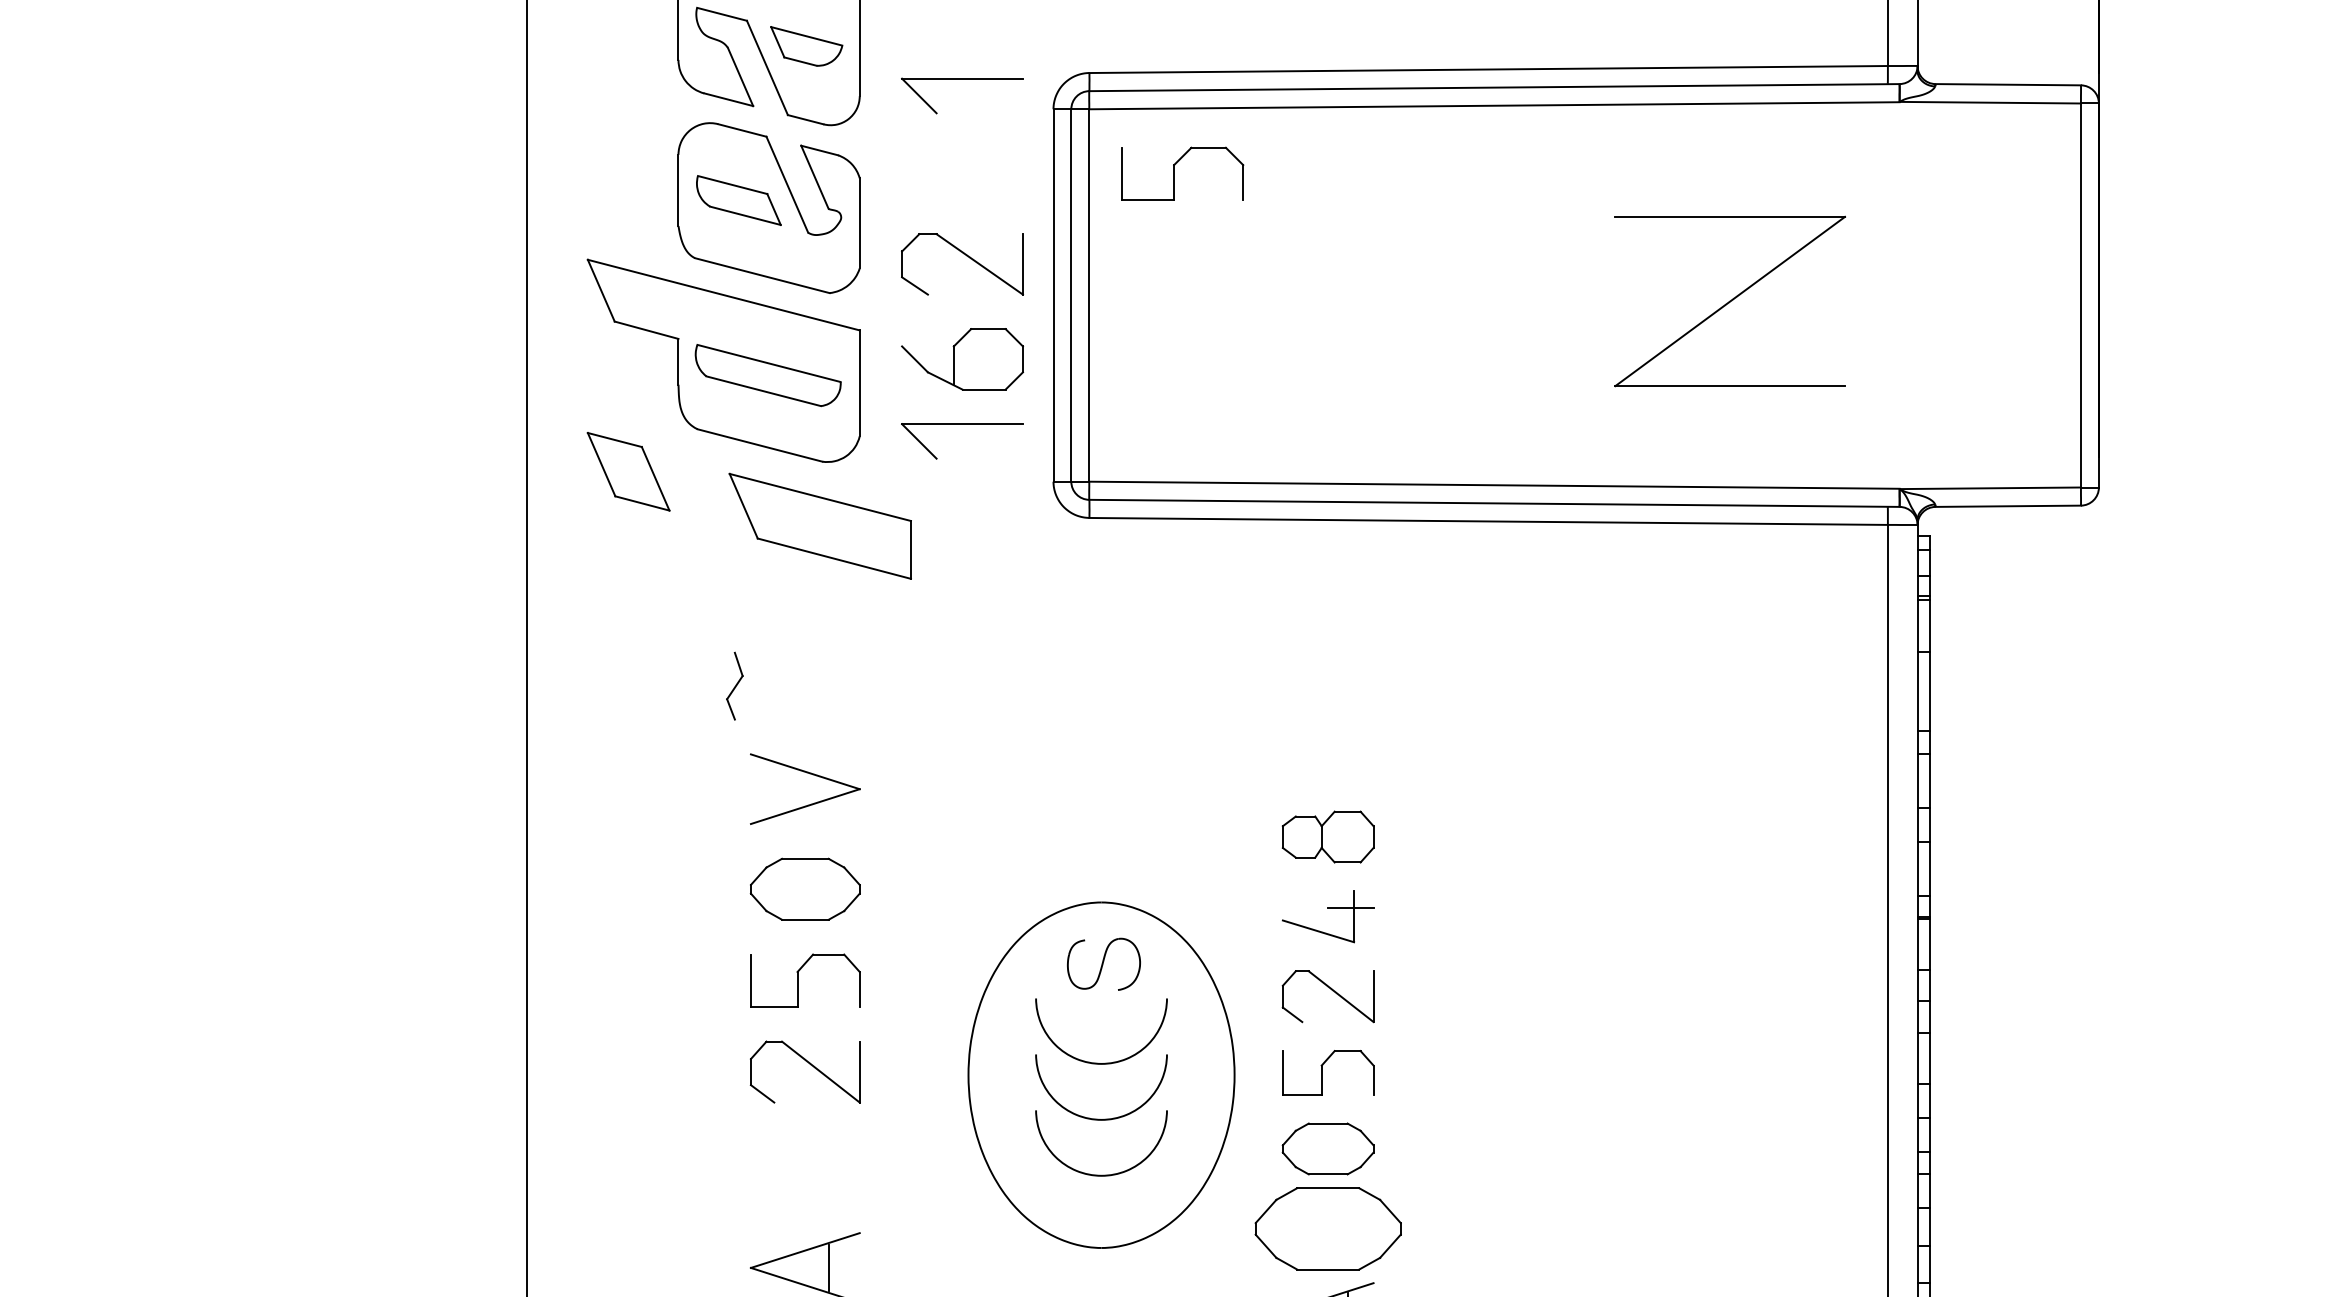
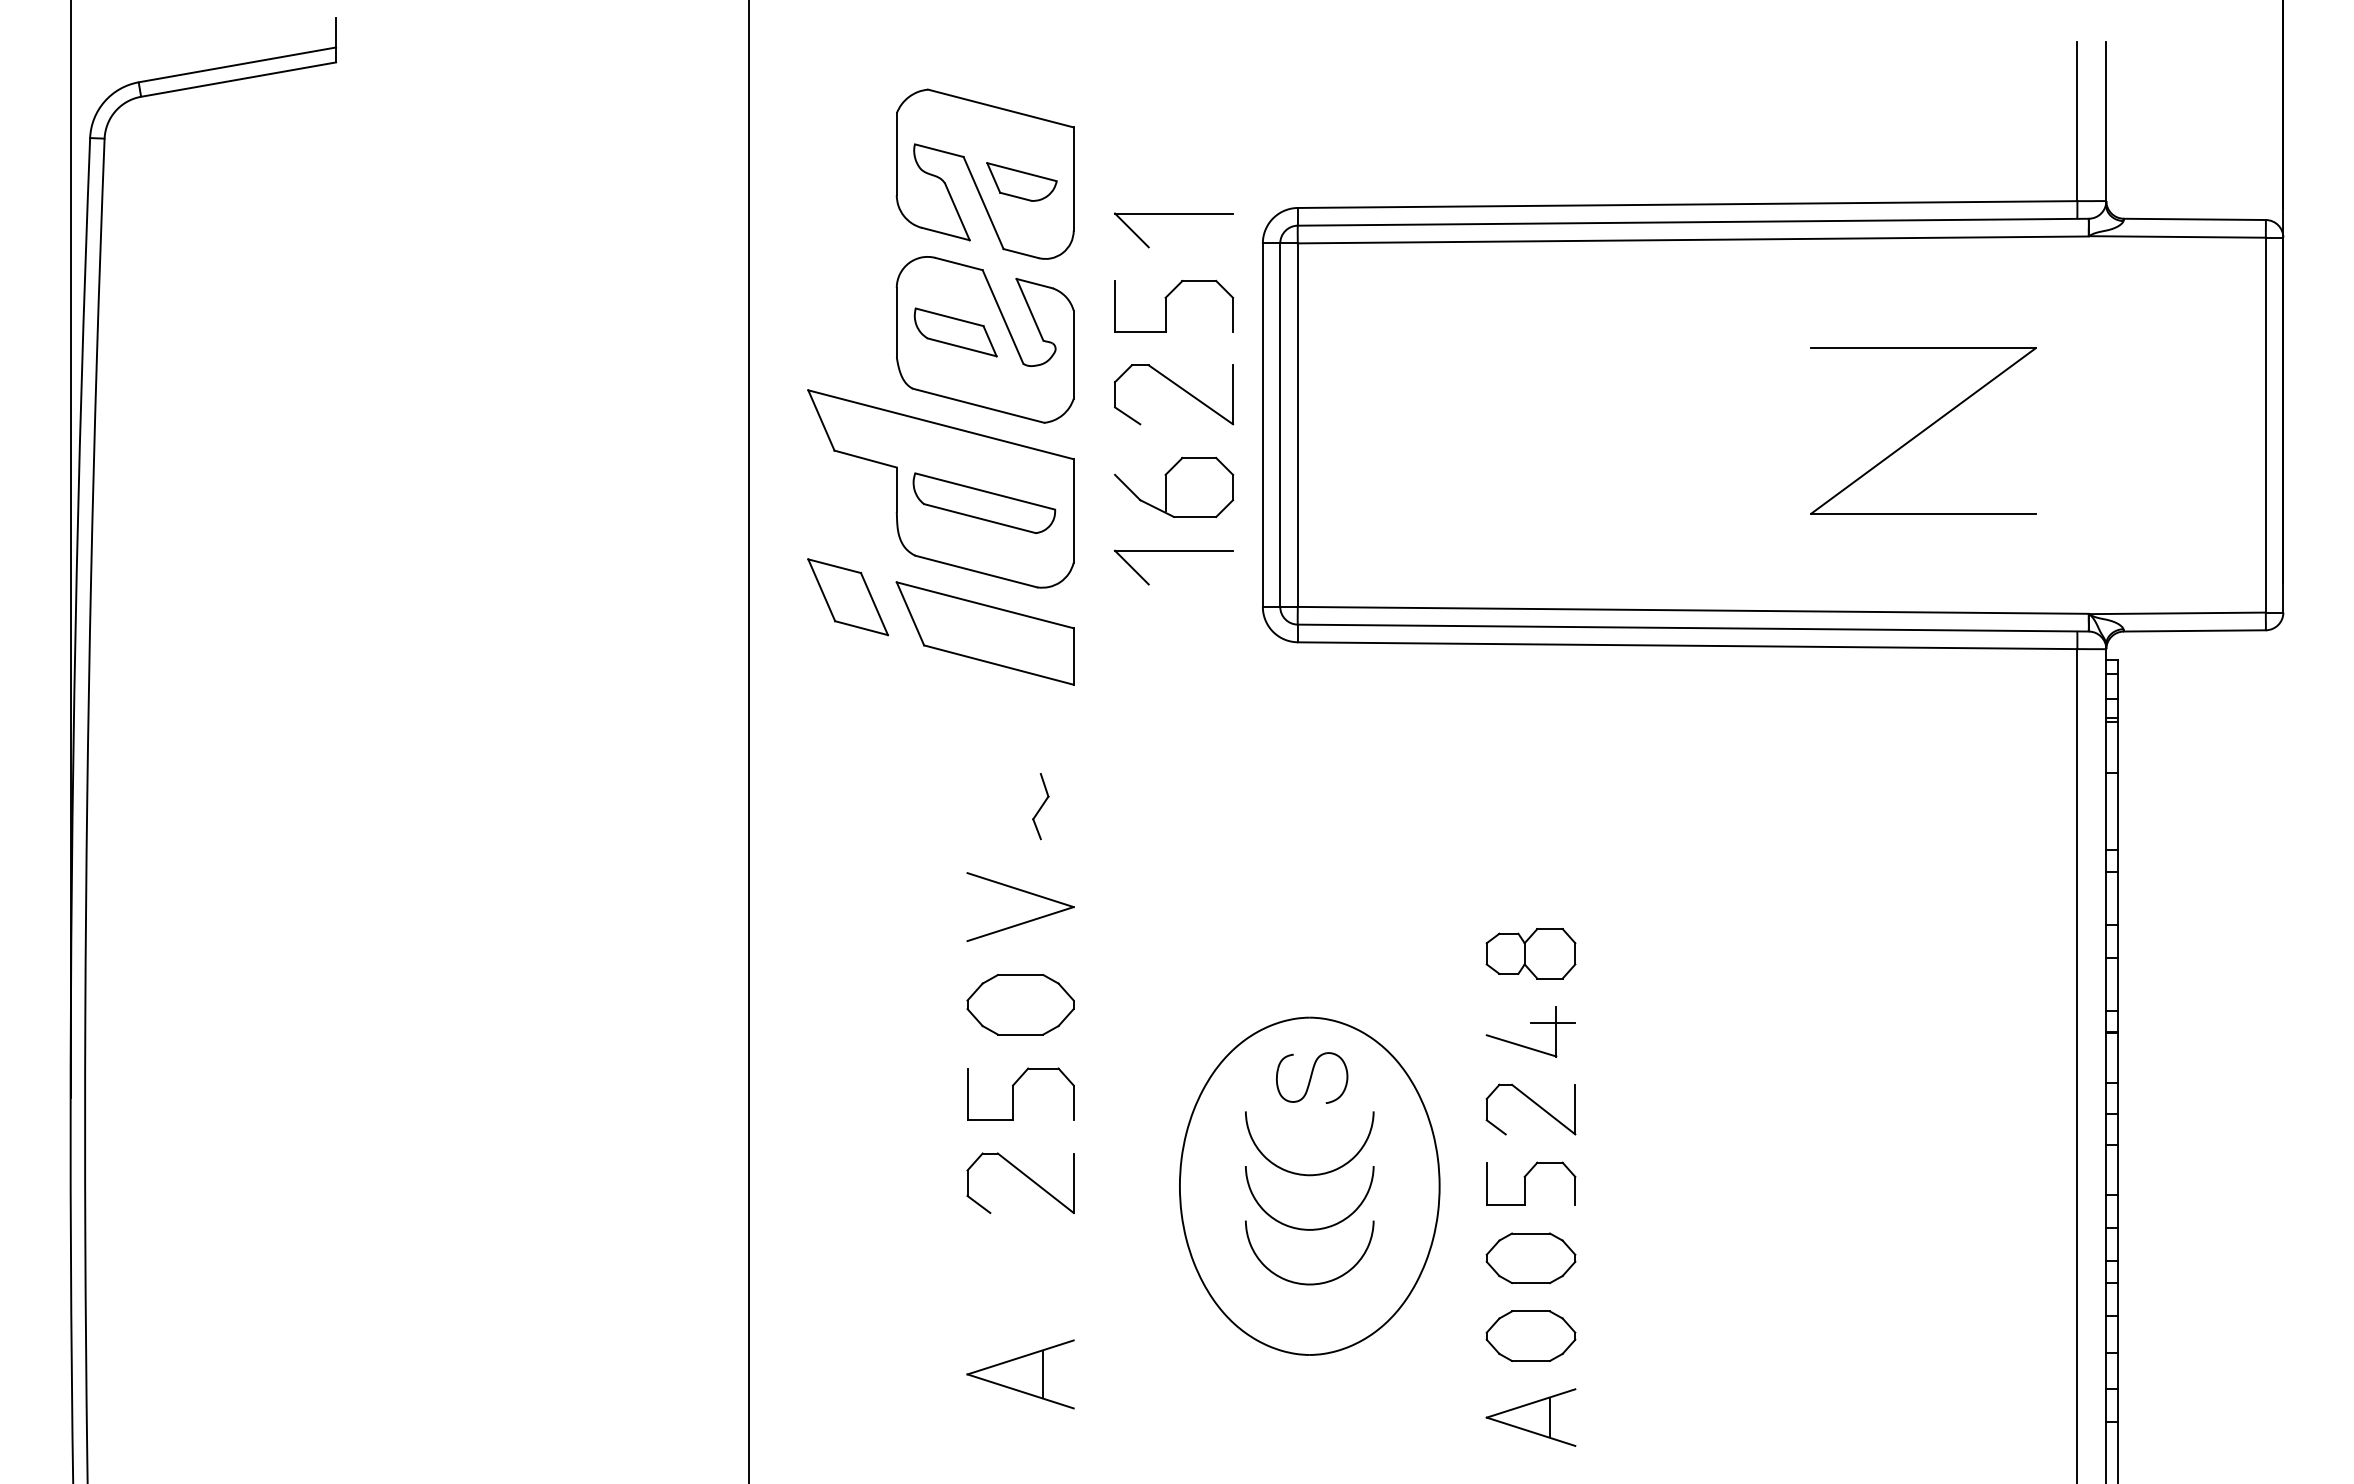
part: (1175, 172) -> (1166, 305), moved
part: (819, 526) -> (984, 633), moved
part: (734, 686) -> (1040, 806), moved
part: (1327, 1228) -> (1530, 1335), size x0.62

